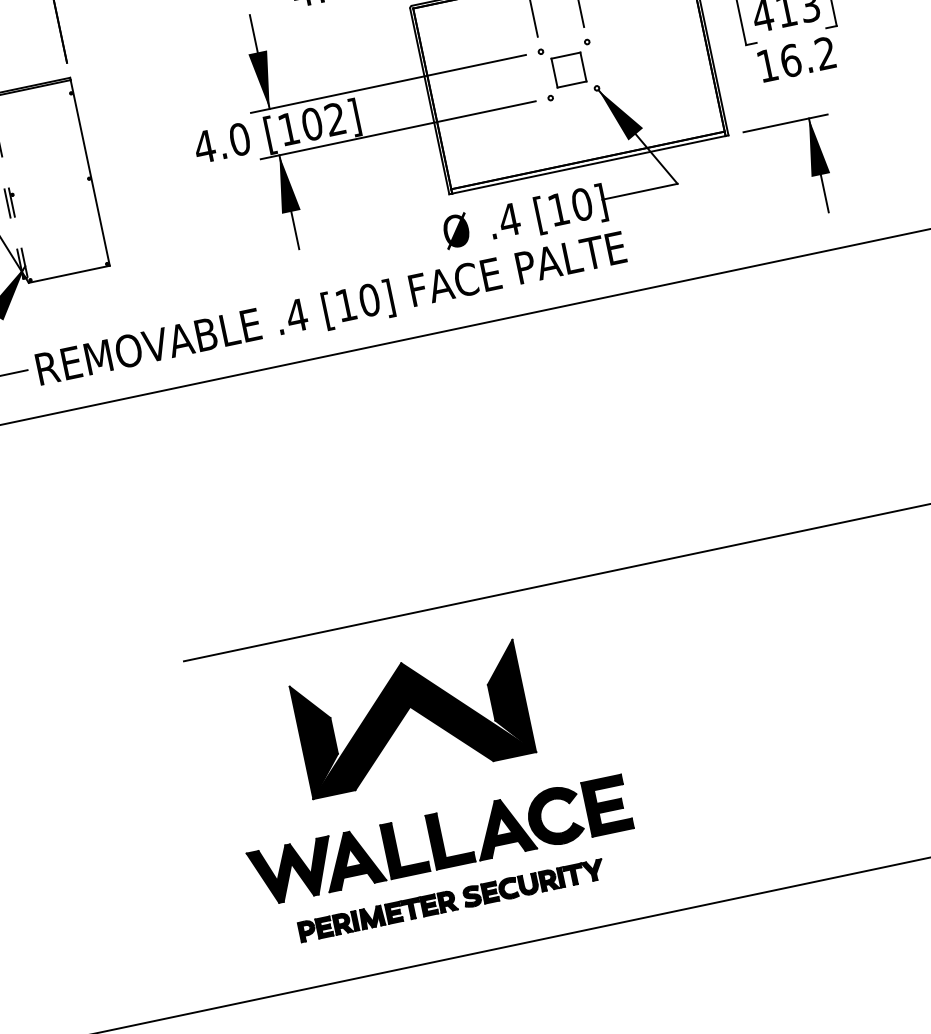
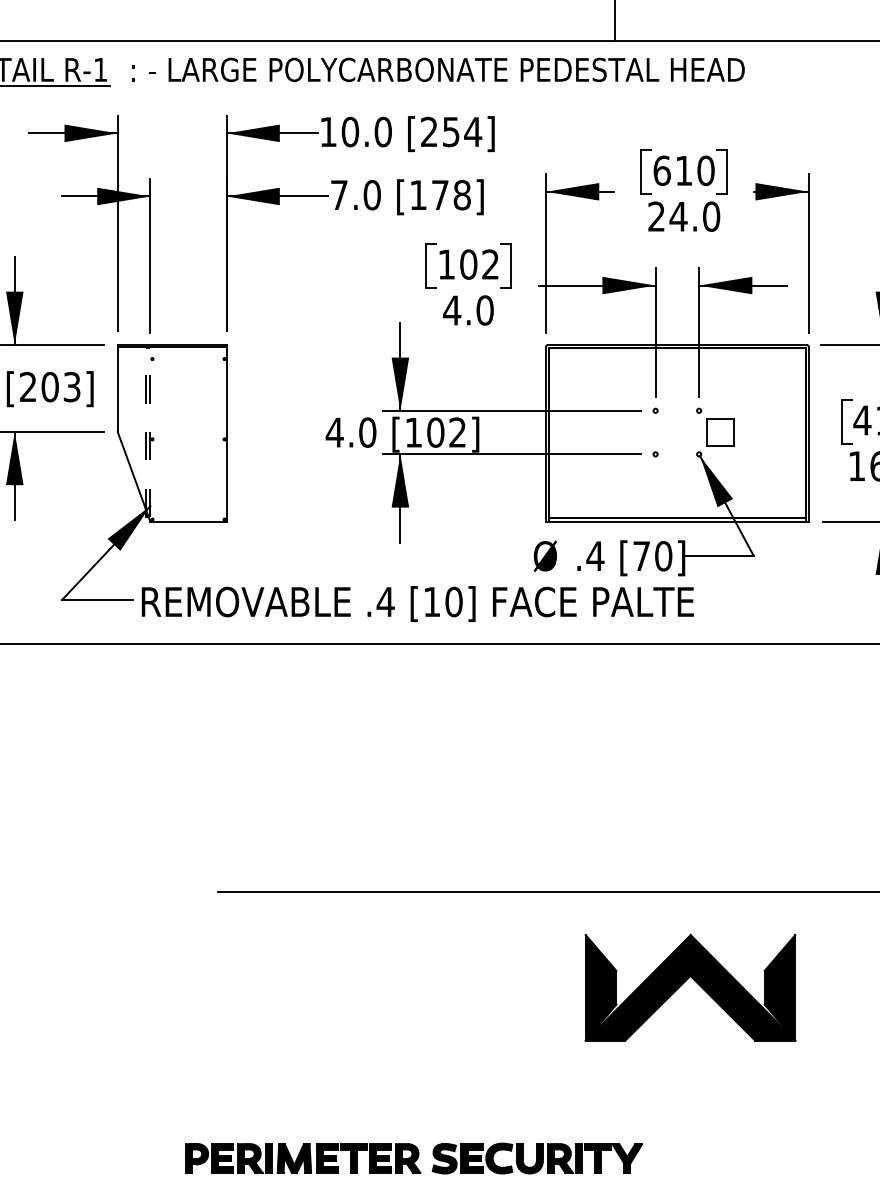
part: (569, 69) -> (720, 432), moved
text: (558, 208) -> (641, 555), [10] -> [70]
part: (406, 714) -> (685, 982), moved
part: (439, 841) -> (414, 1102), removed
part: (451, 900) -> (413, 1158), size x1.6

